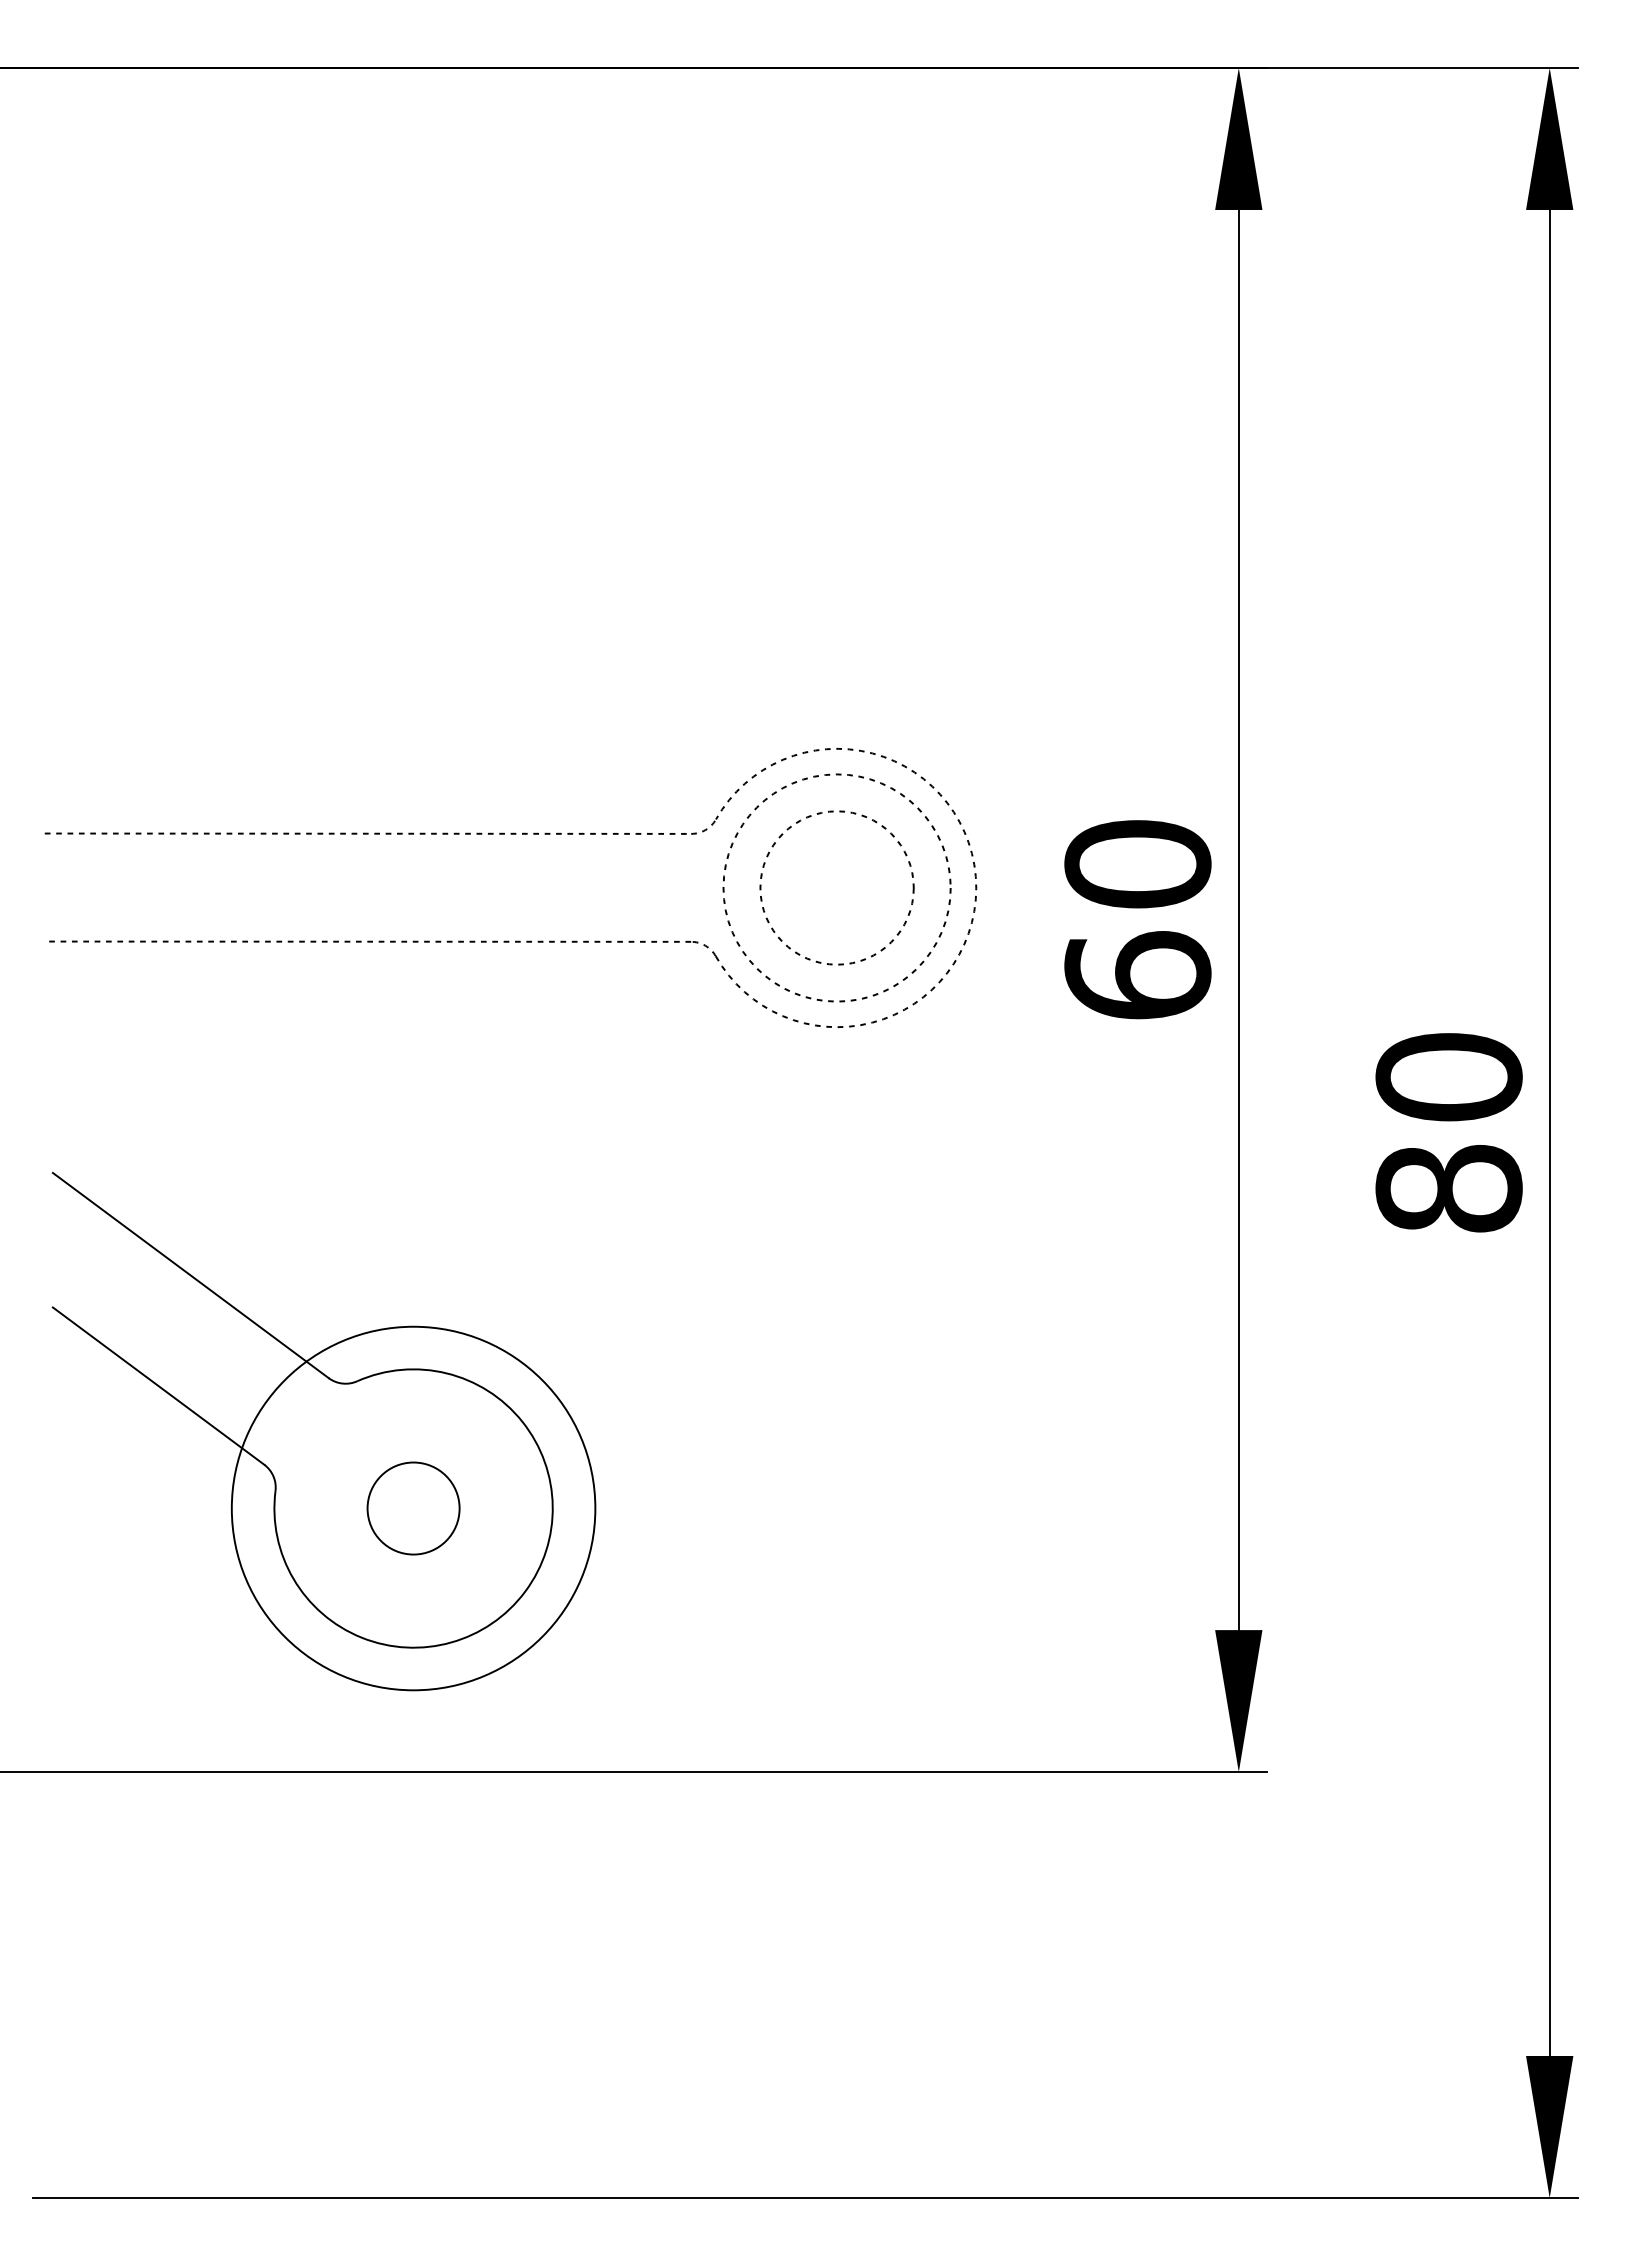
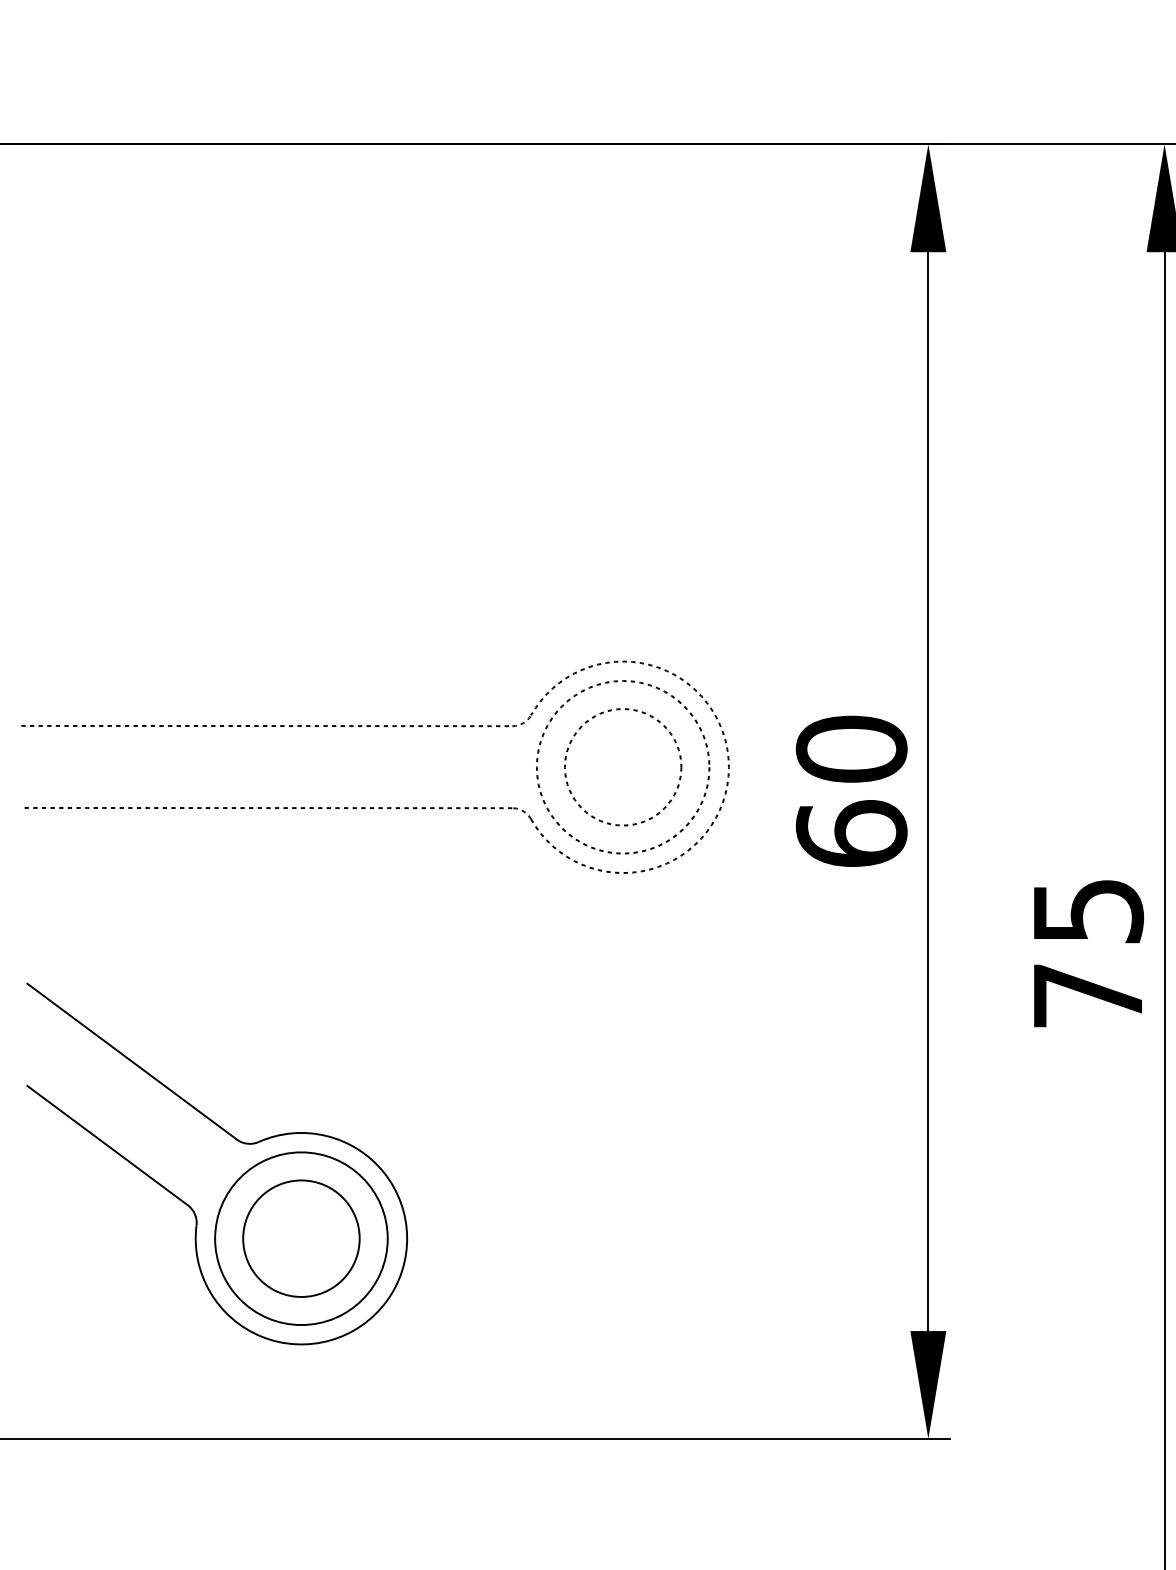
text: (1448, 1132) -> (1087, 953), 80 -> 75
circle: (413, 1508) -> (301, 1238), size x0.62
circle: (413, 1508) -> (301, 1238), size x1.67

